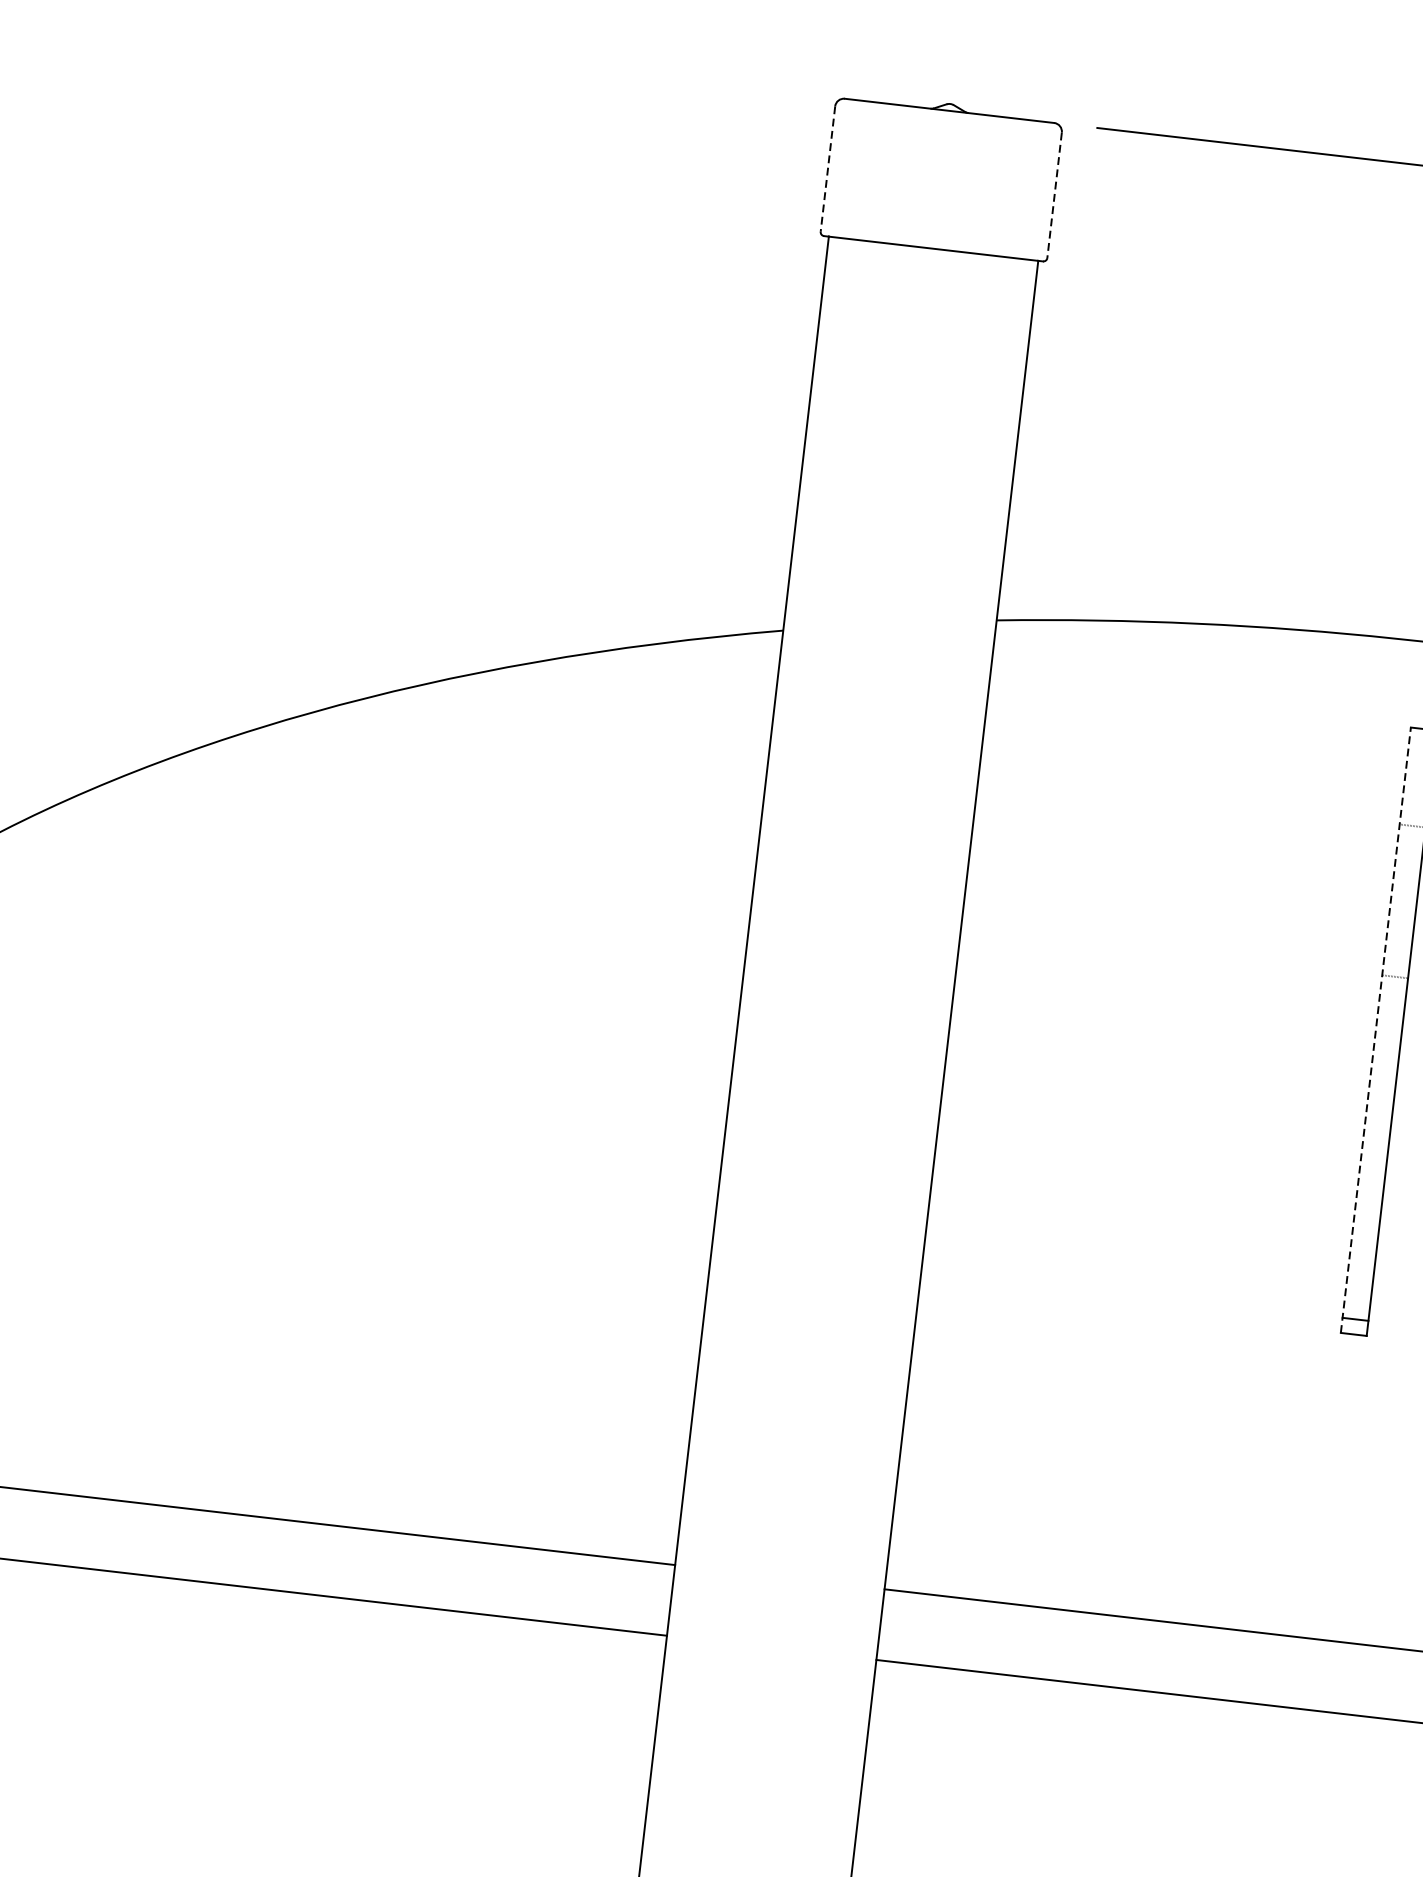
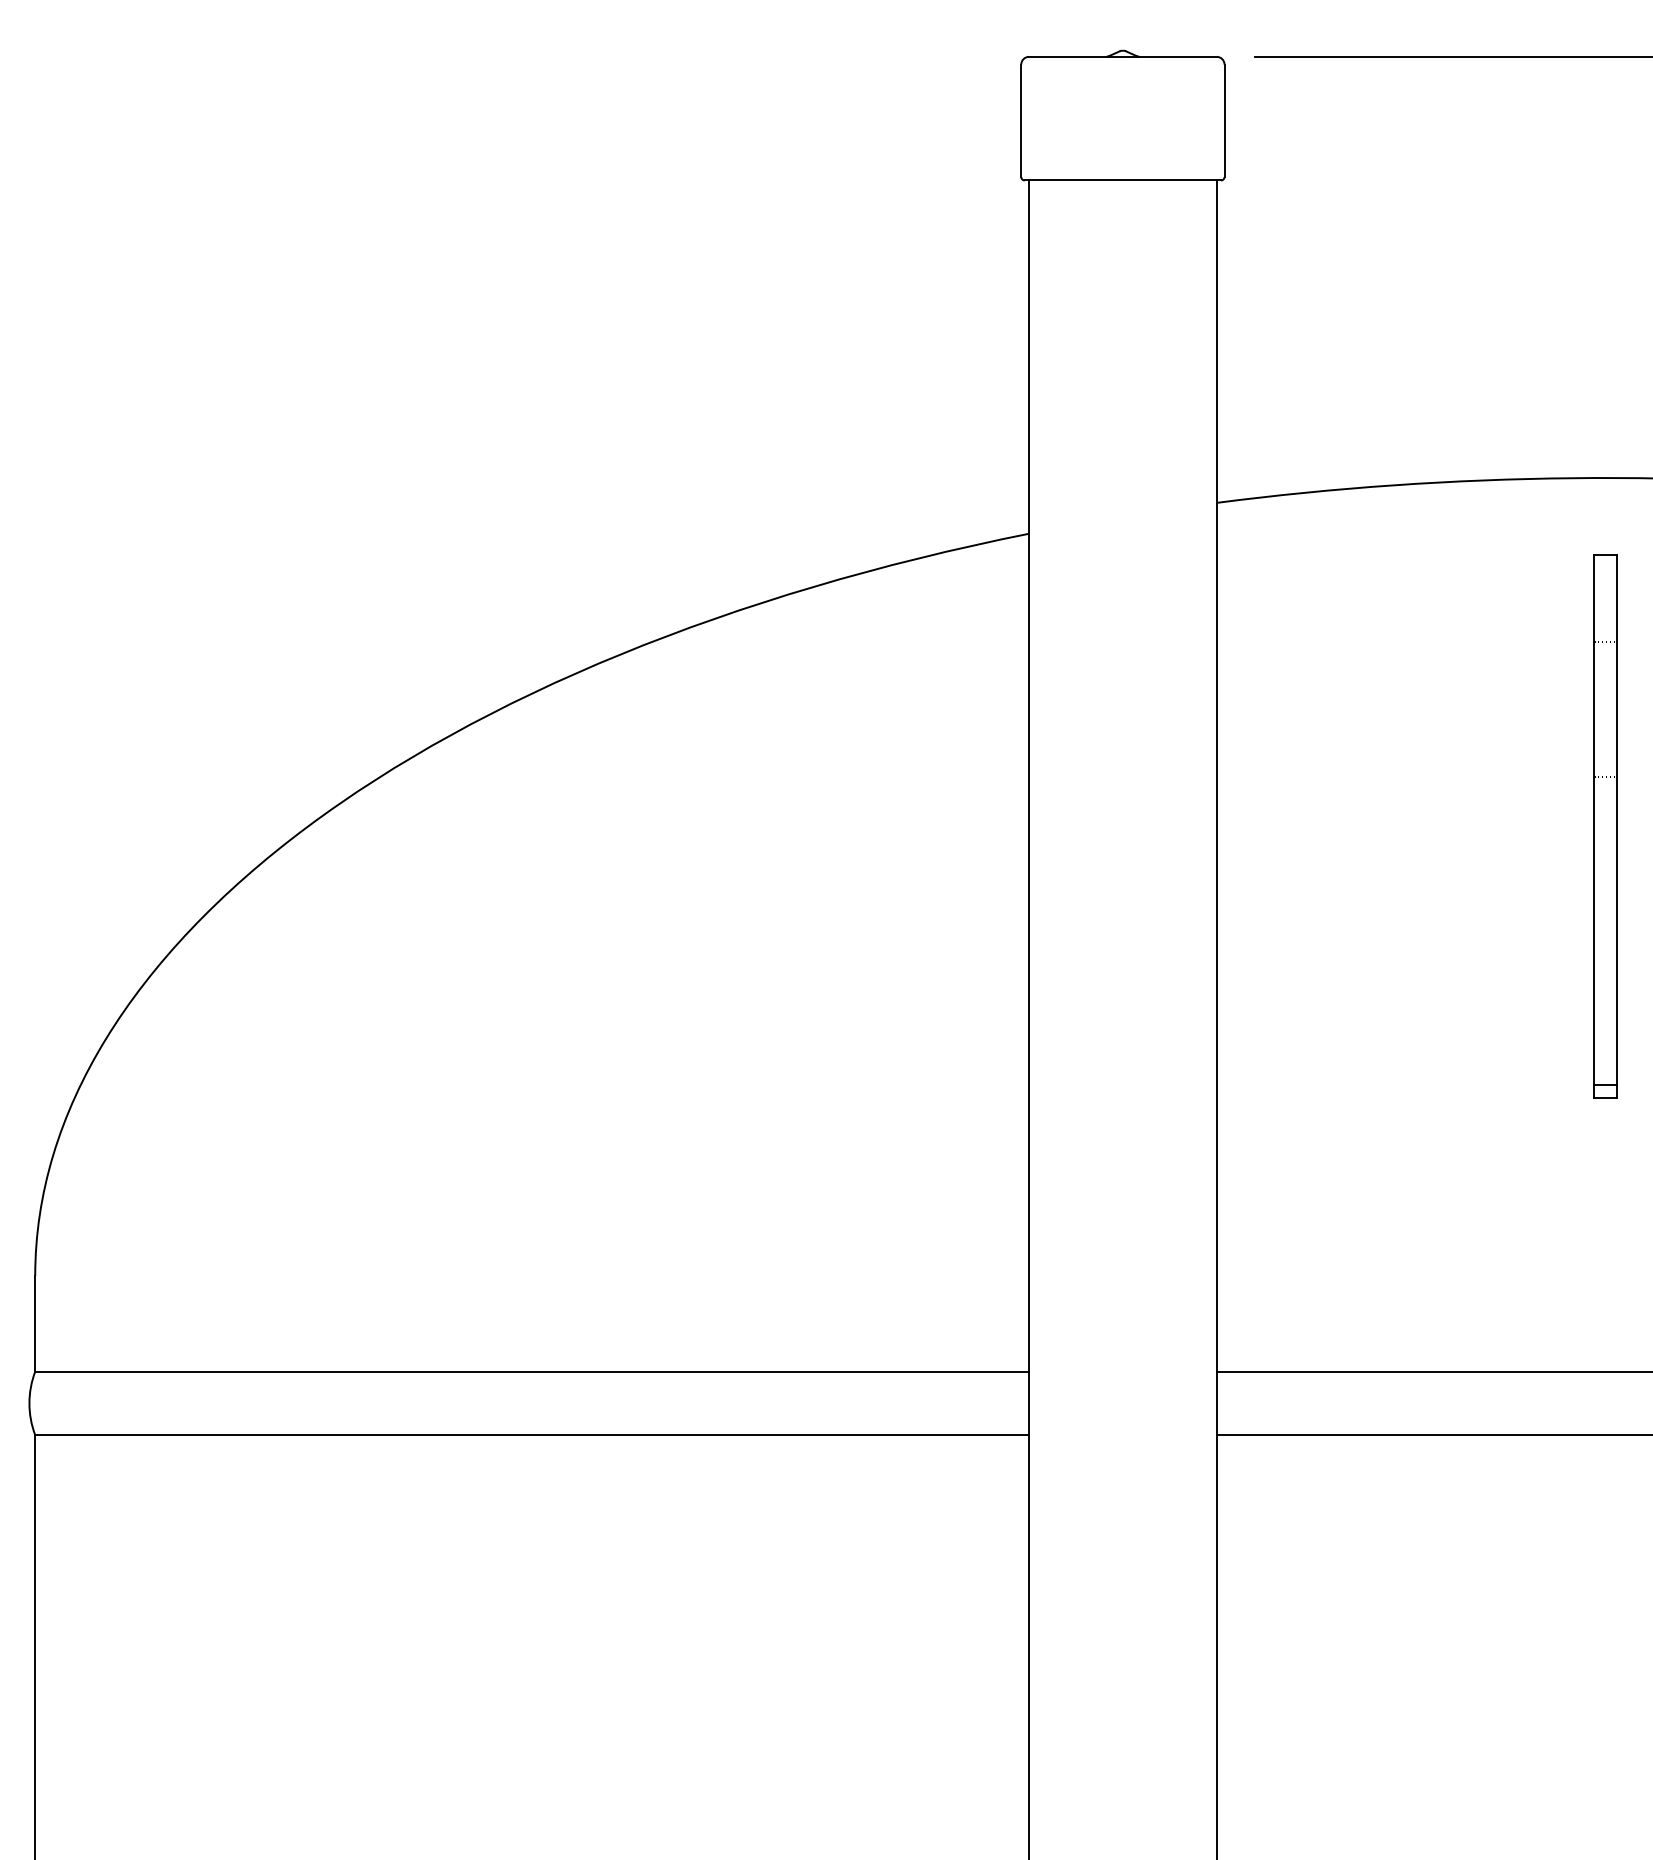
line: (828, 169) -> (1021, 121), dashed -> solid
line: (1054, 196) -> (1224, 121), dashed -> solid
line: (1376, 1030) -> (1594, 826), dashed -> solid

